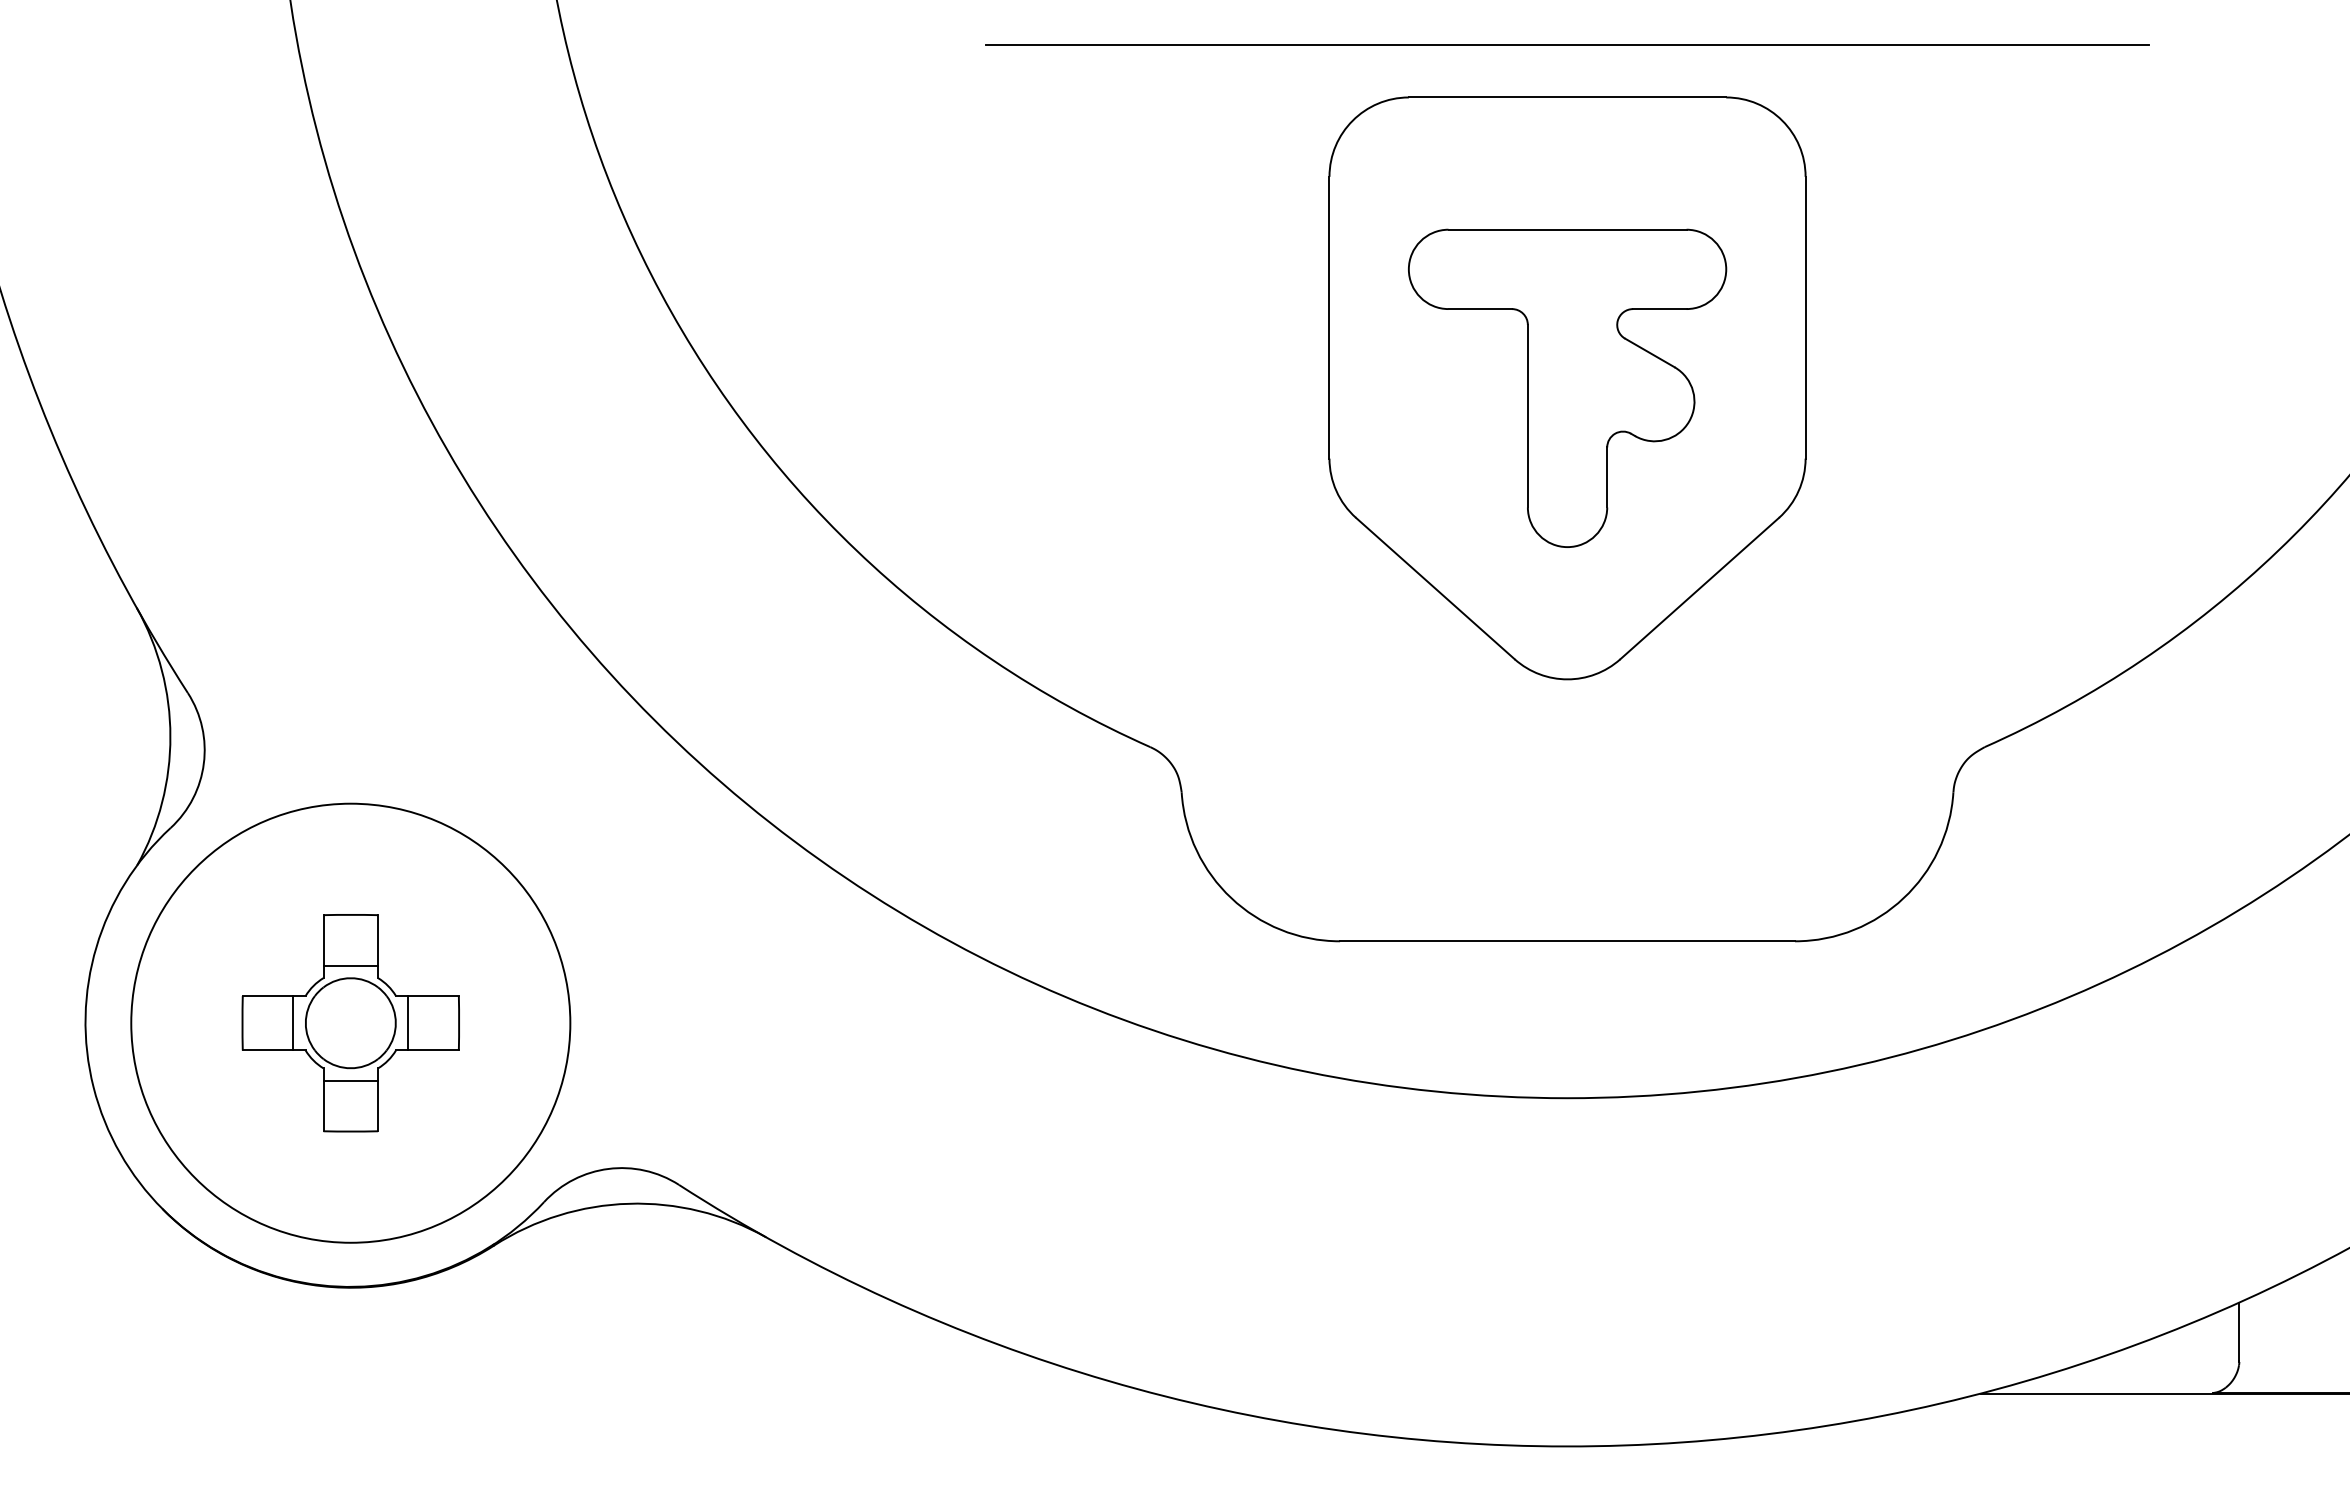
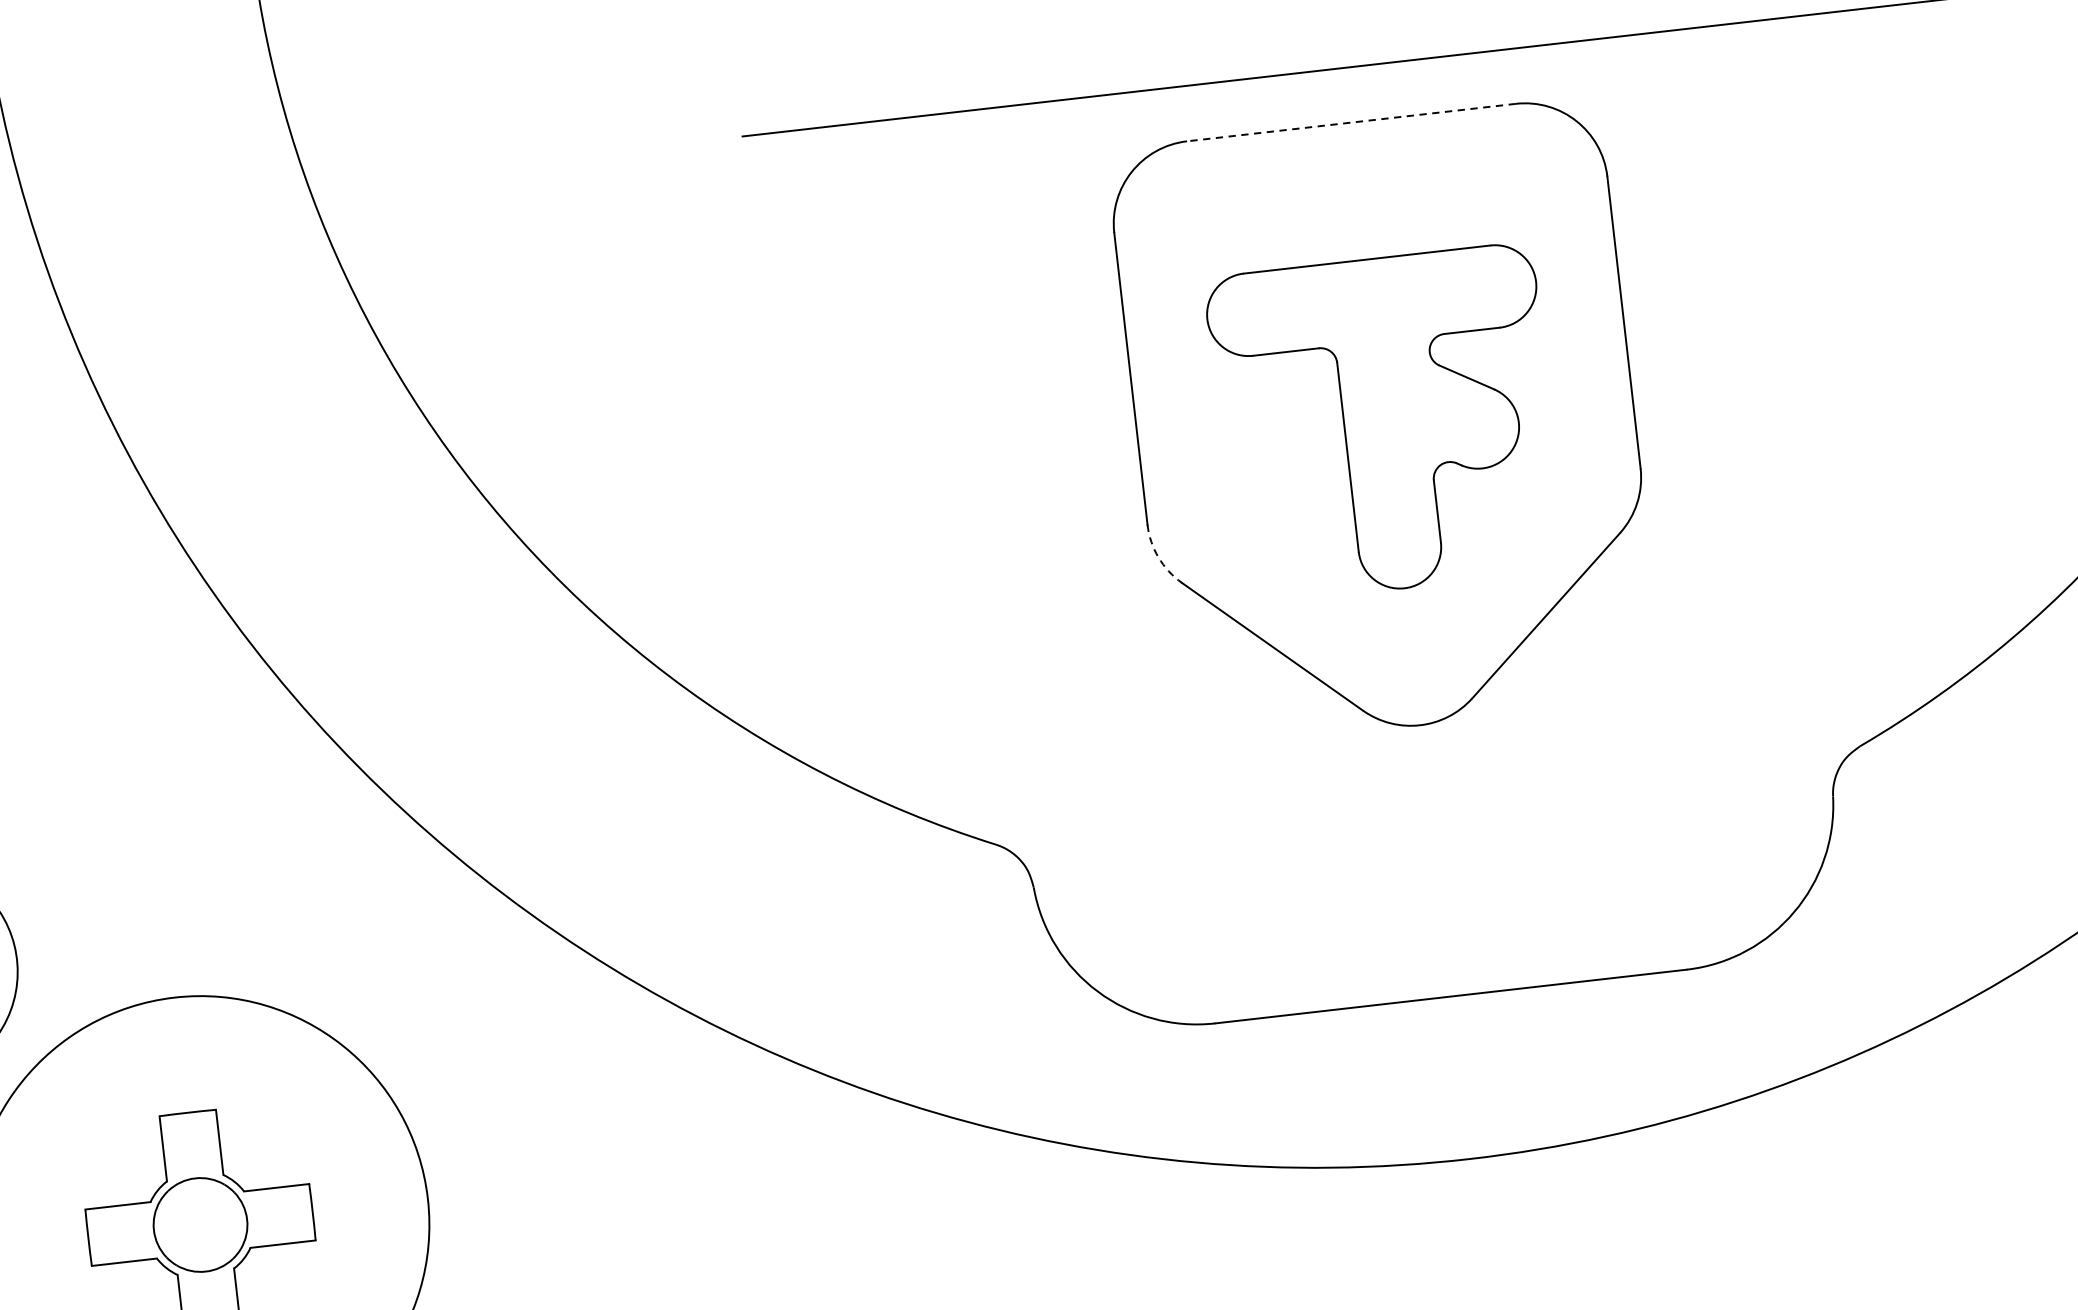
line: (1567, 97) -> (1351, 122), solid -> dashed
arc: (1336, 491) -> (1158, 557), solid -> dashed
line: (350, 965) -> (193, 1165), removed
line: (293, 1023) -> (141, 1232), removed
line: (408, 1023) -> (260, 1218), removed
line: (350, 1080) -> (206, 1284), removed

